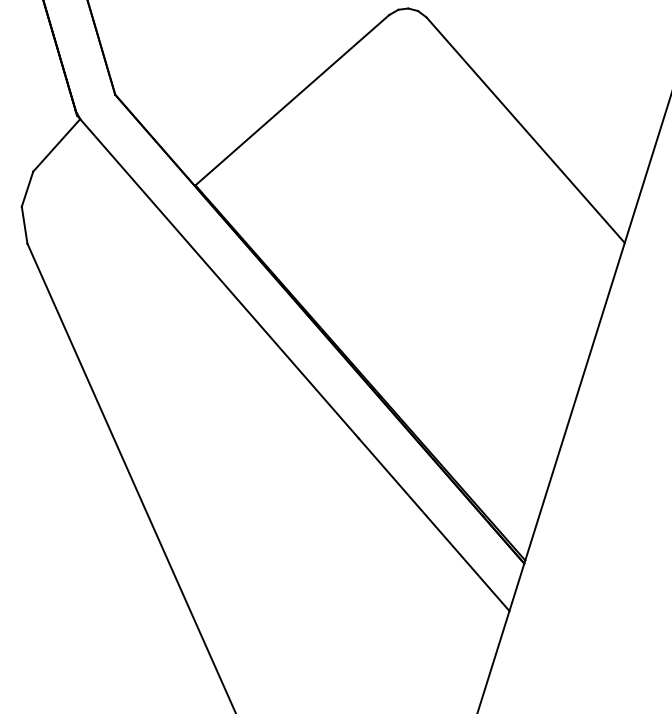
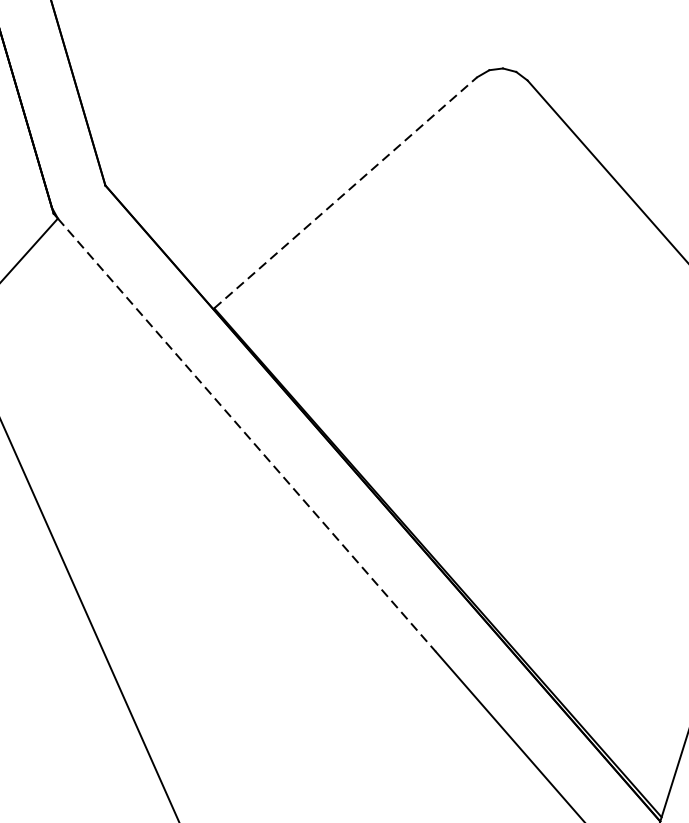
line: (292, 100) -> (345, 193), solid -> dashed
line: (219, 278) -> (246, 434), solid -> dashed

